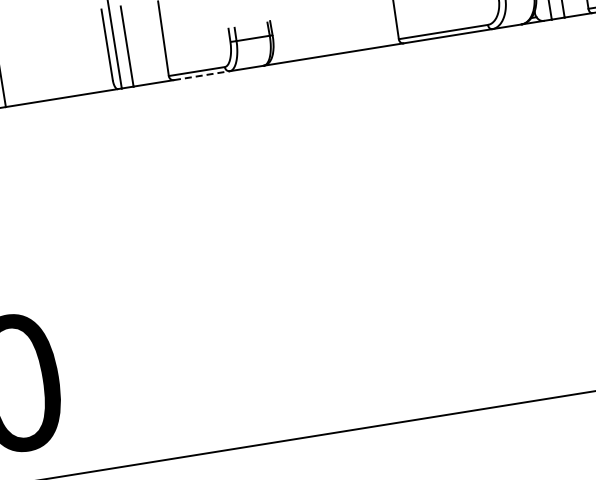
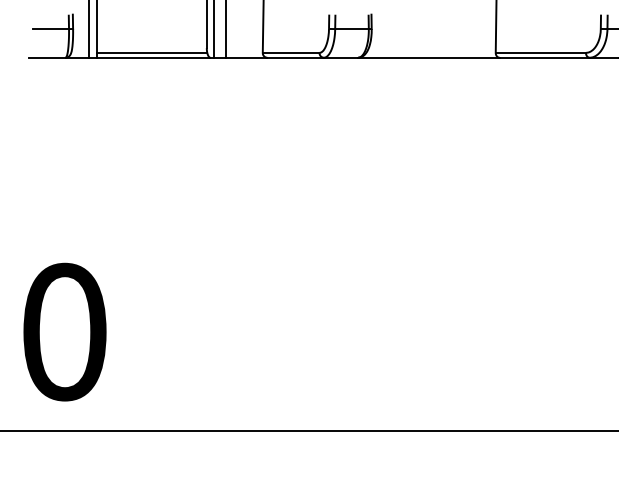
line: (202, 75) -> (296, 57), dashed -> solid
line: (58, 93) -> (151, 52), added

